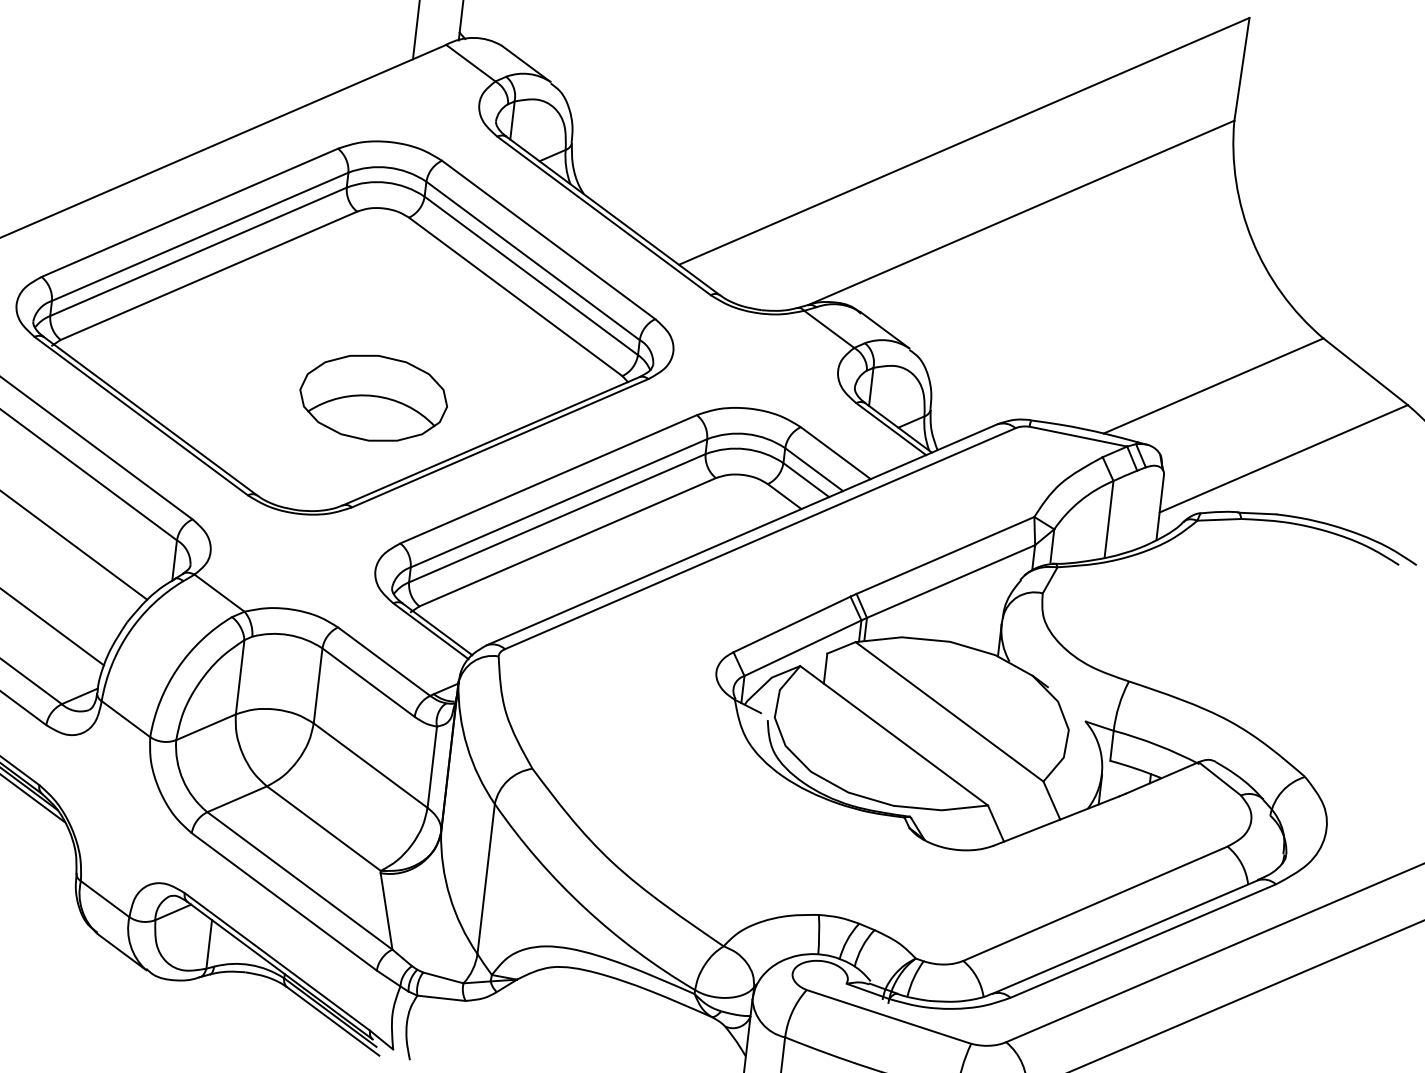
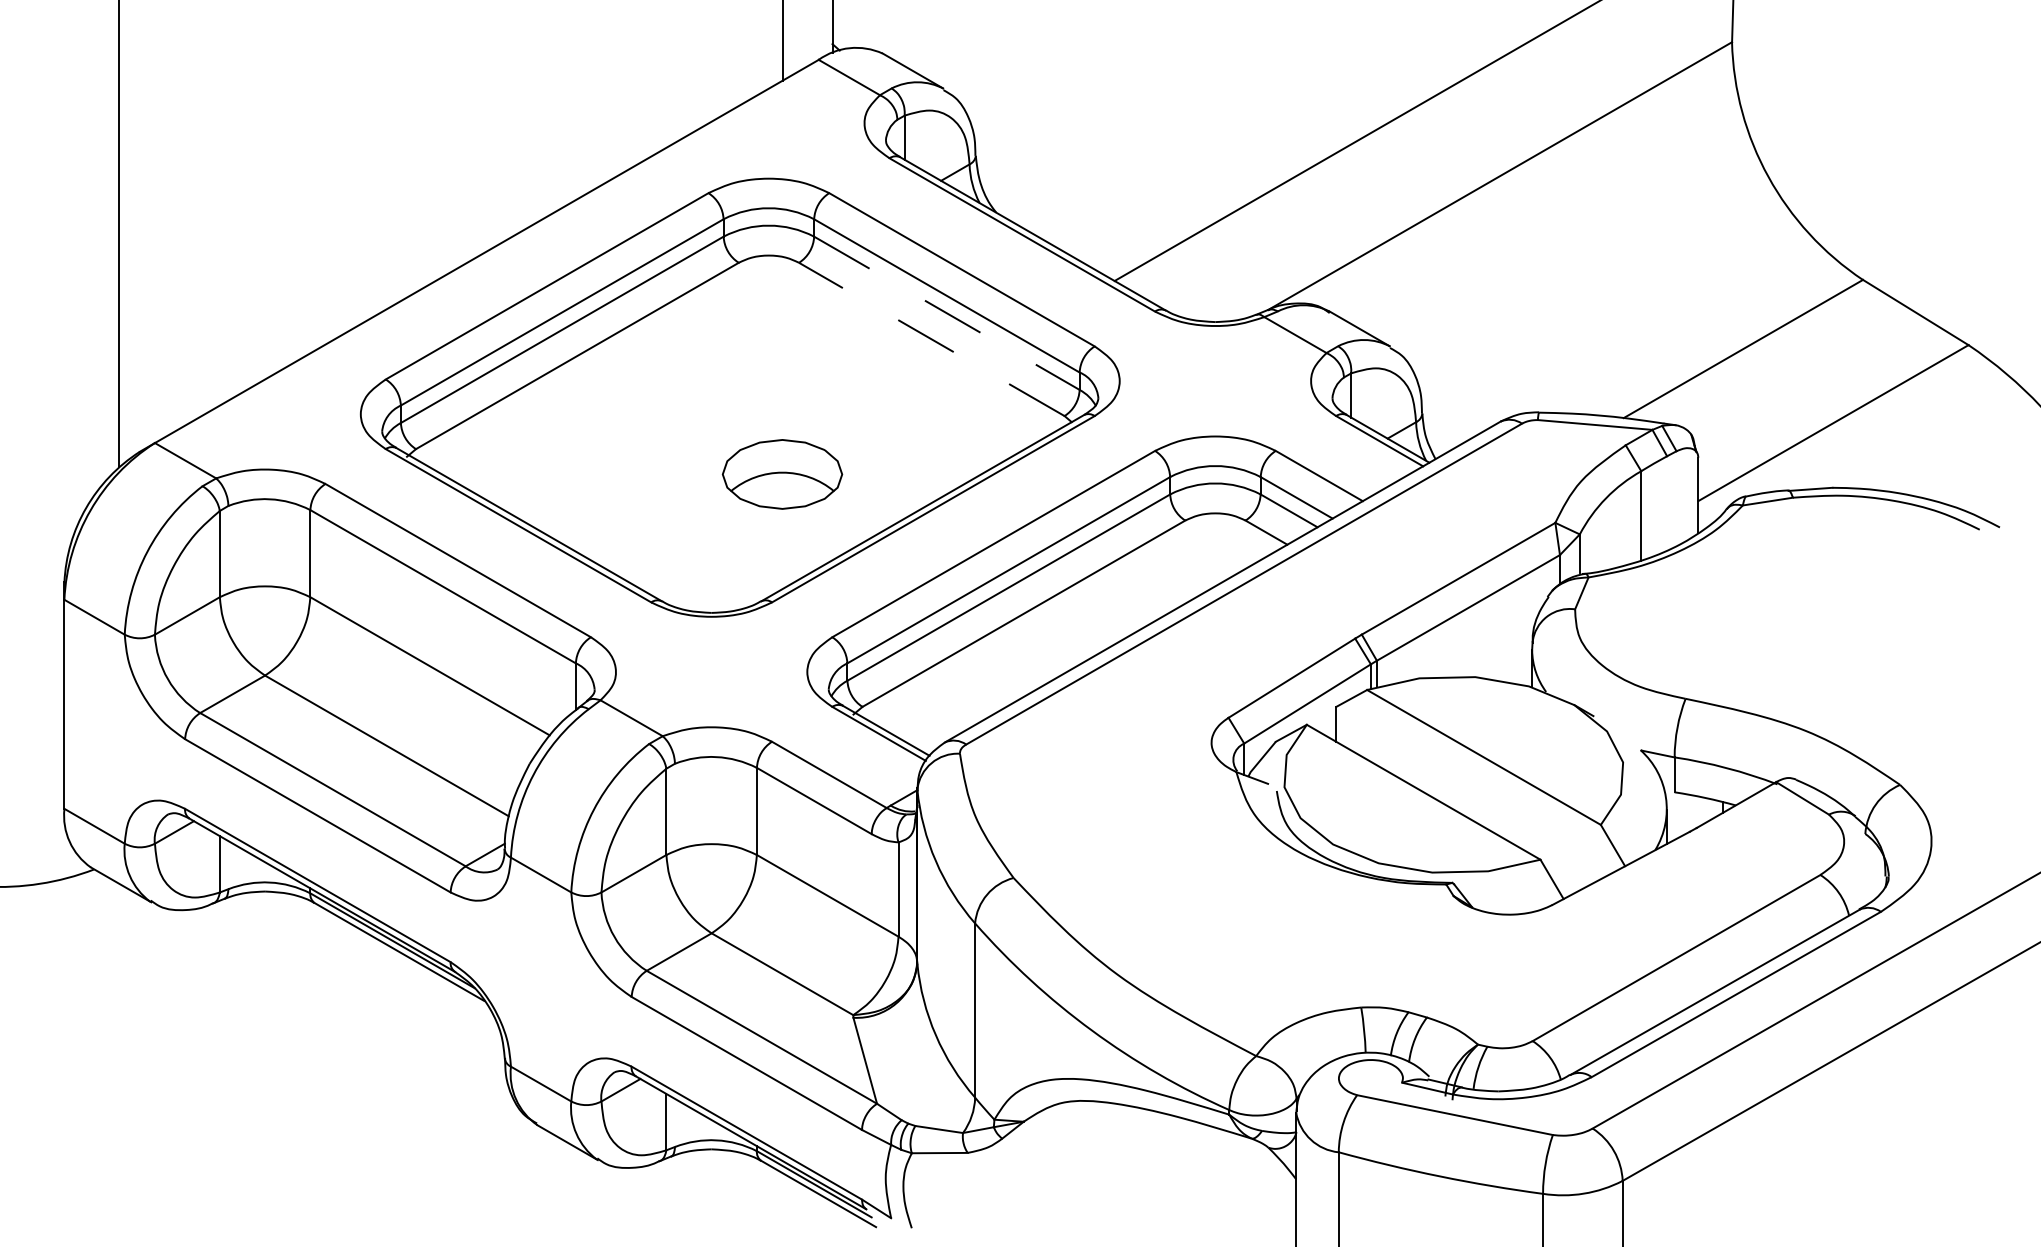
line: (531, 276) -> (947, 313), solid -> dashed
line: (515, 296) -> (931, 339), solid -> dashed
part: (373, 398) -> (782, 474), size x0.7

